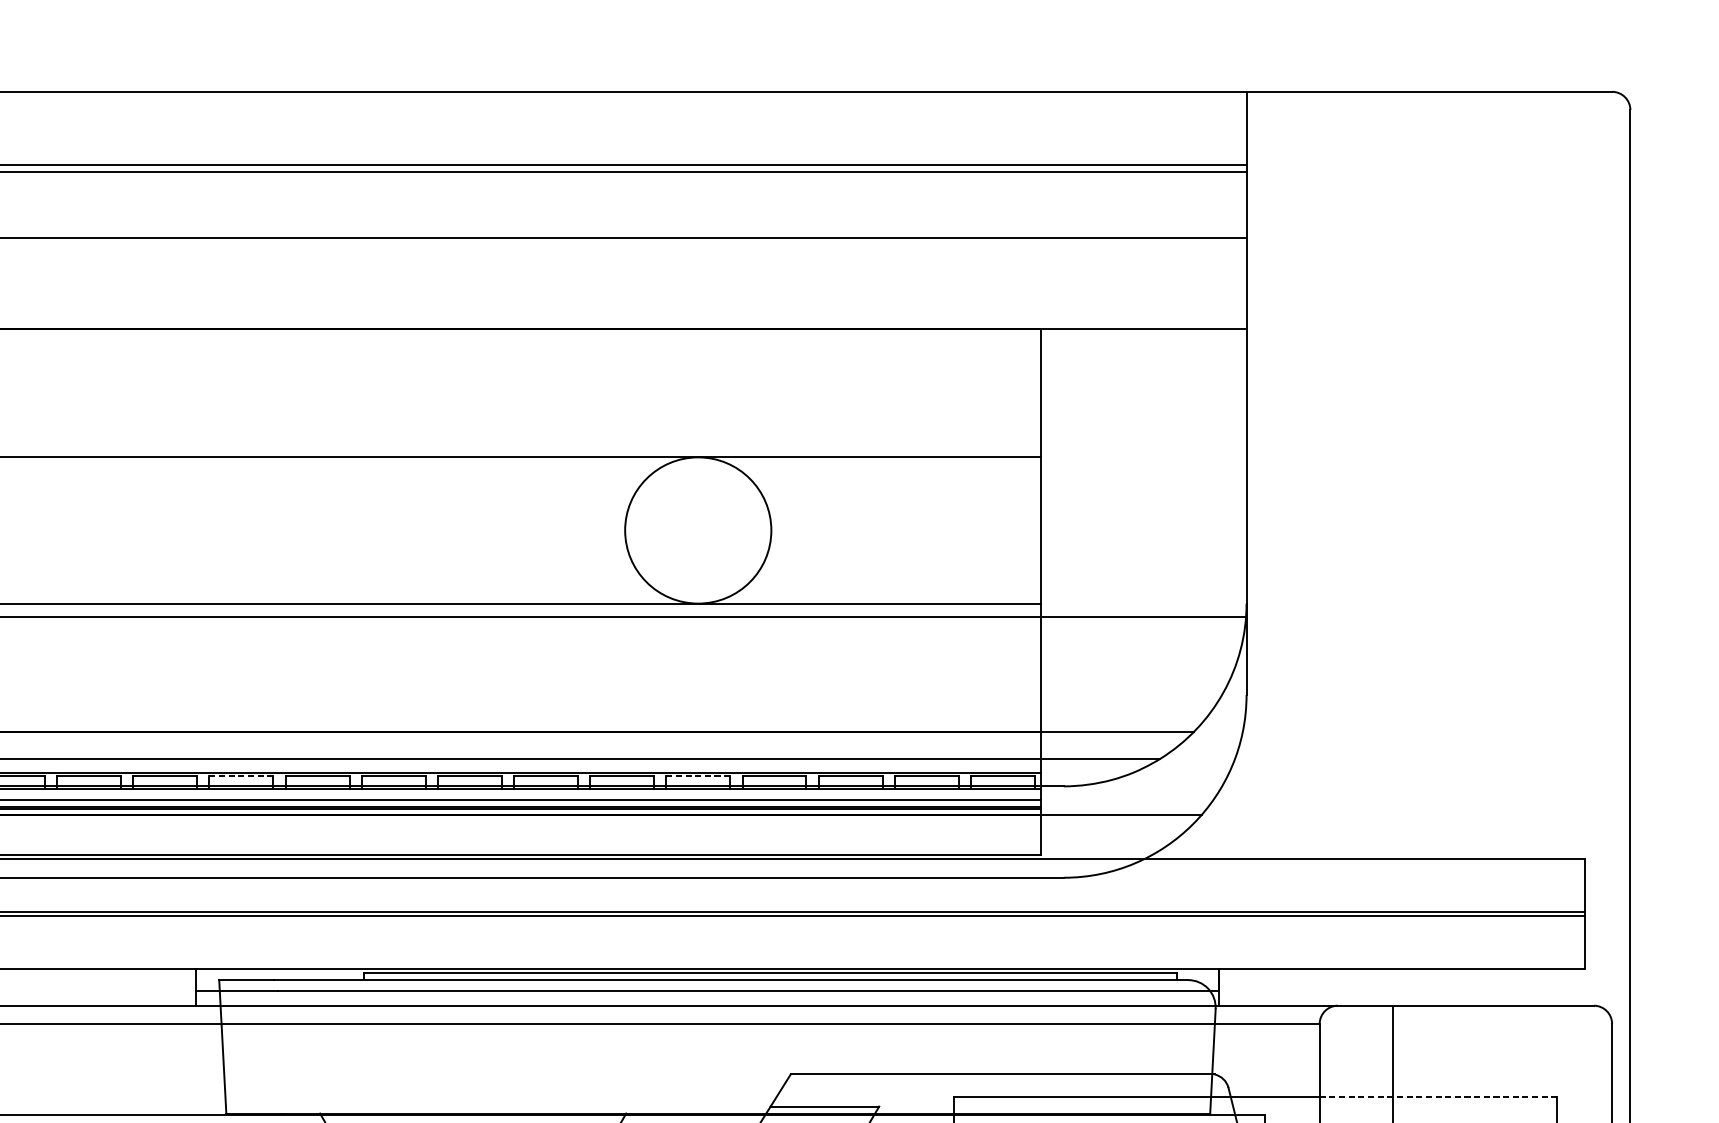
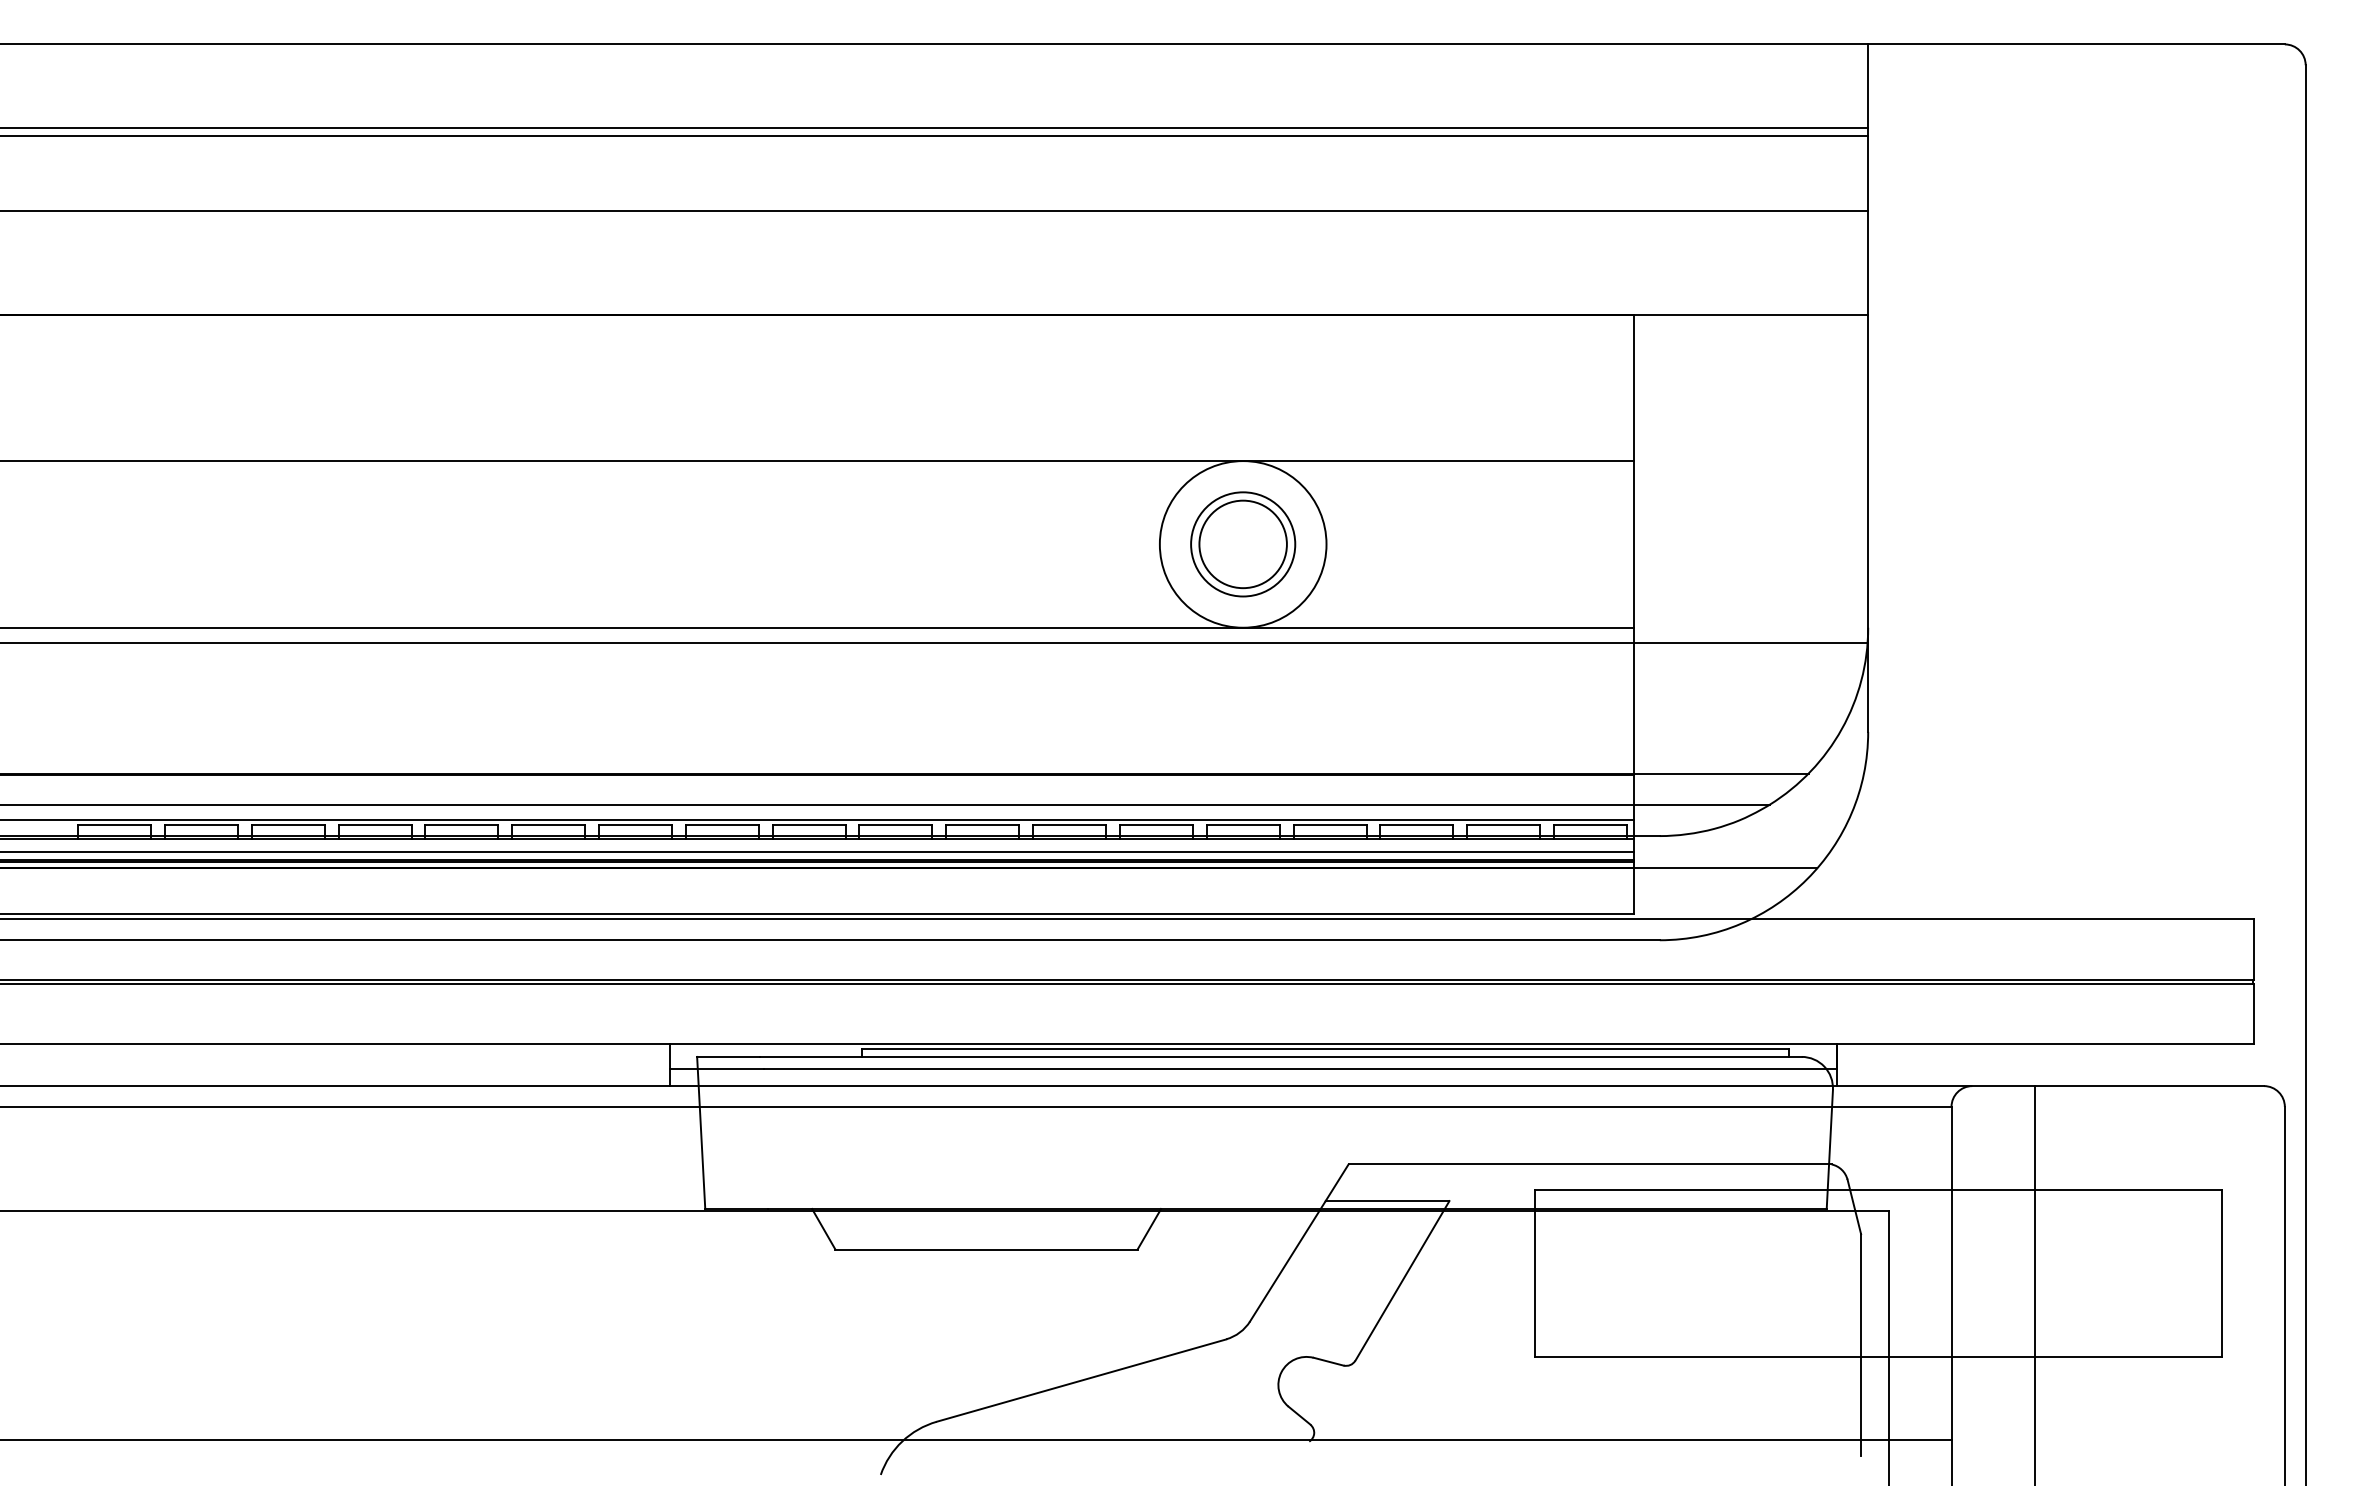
part: (698, 530) -> (1243, 544), added
line: (240, 776) -> (721, 824), dashed -> solid
line: (697, 776) -> (1242, 824), dashed -> solid
line: (1438, 1097) -> (2087, 1190), dashed -> solid

